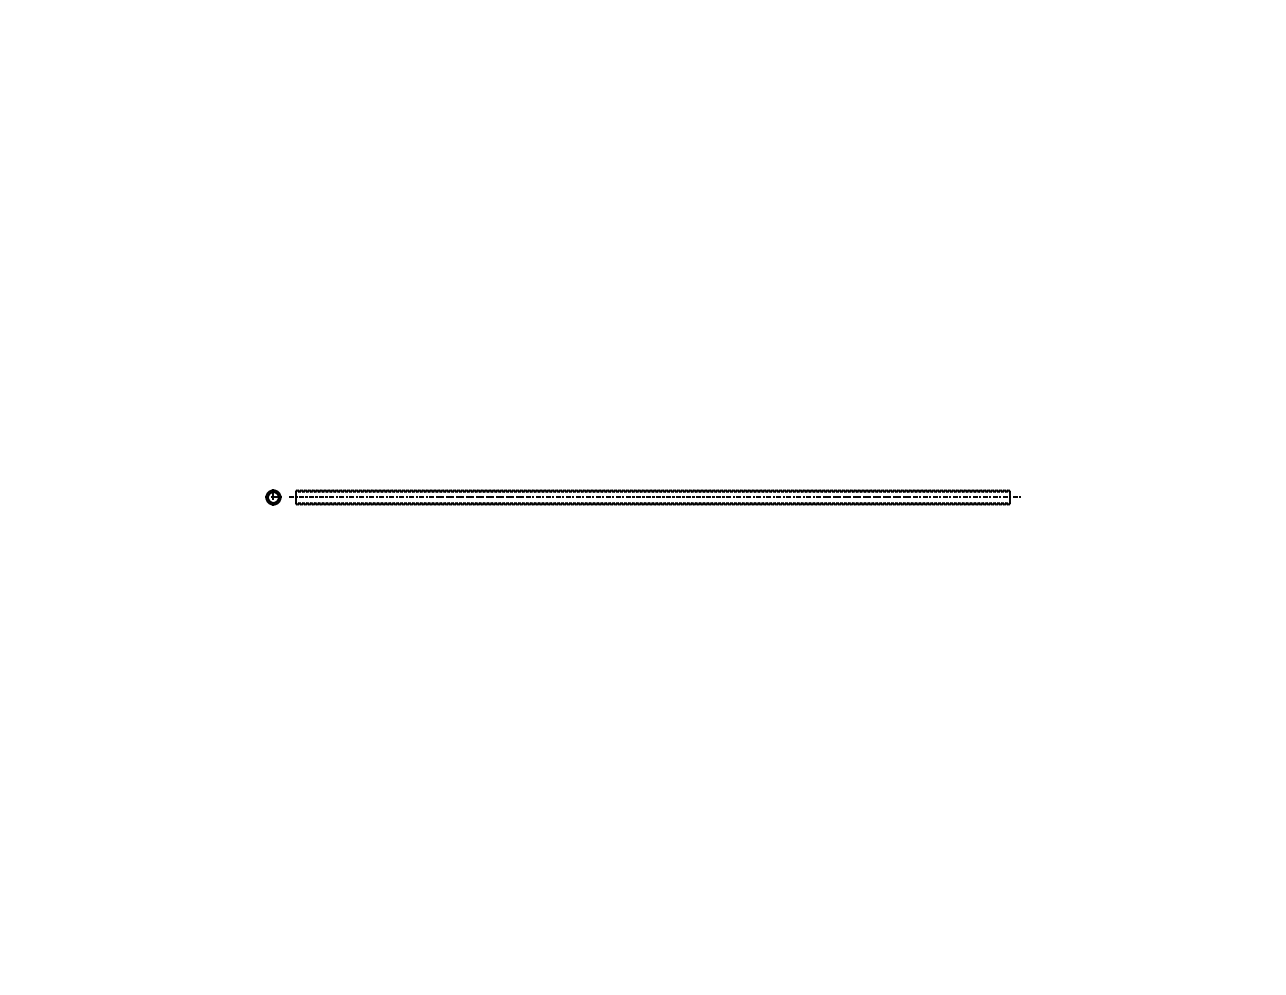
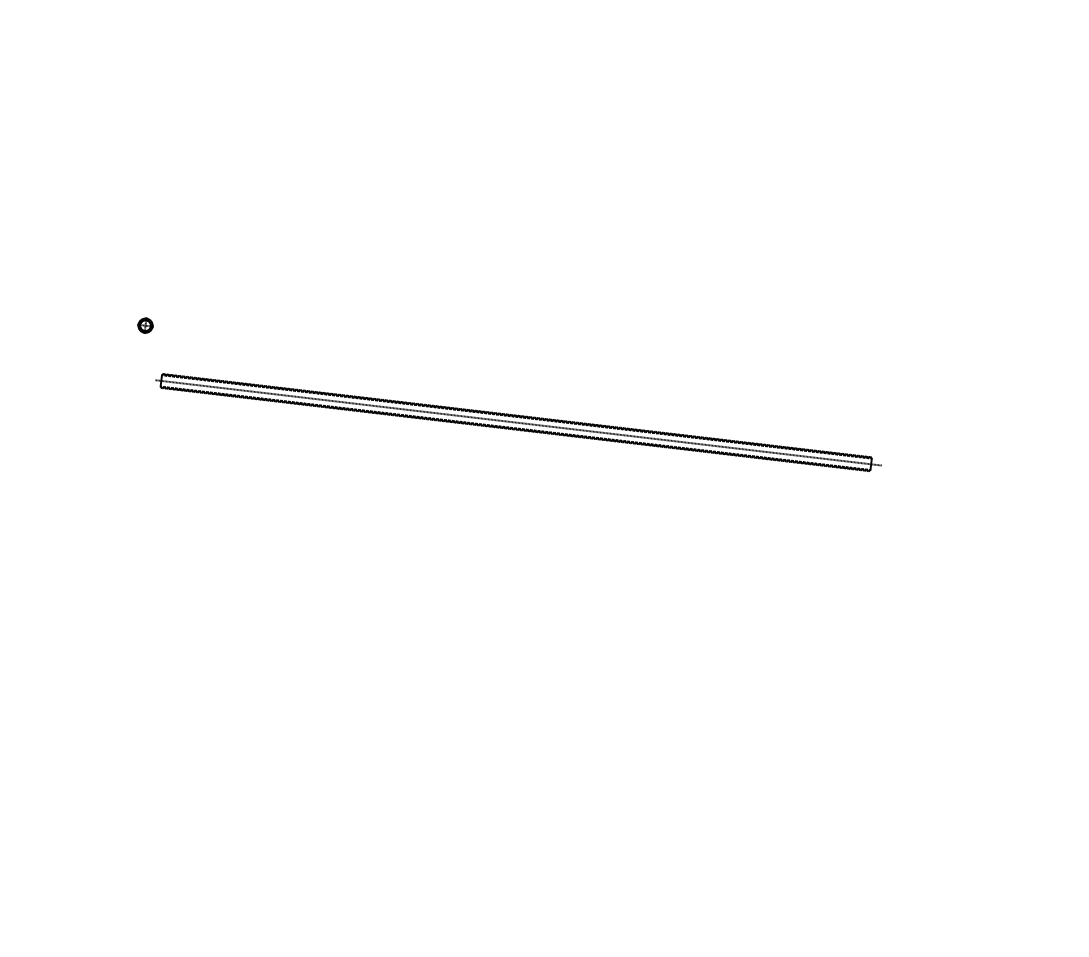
part: (273, 497) -> (145, 325), moved

